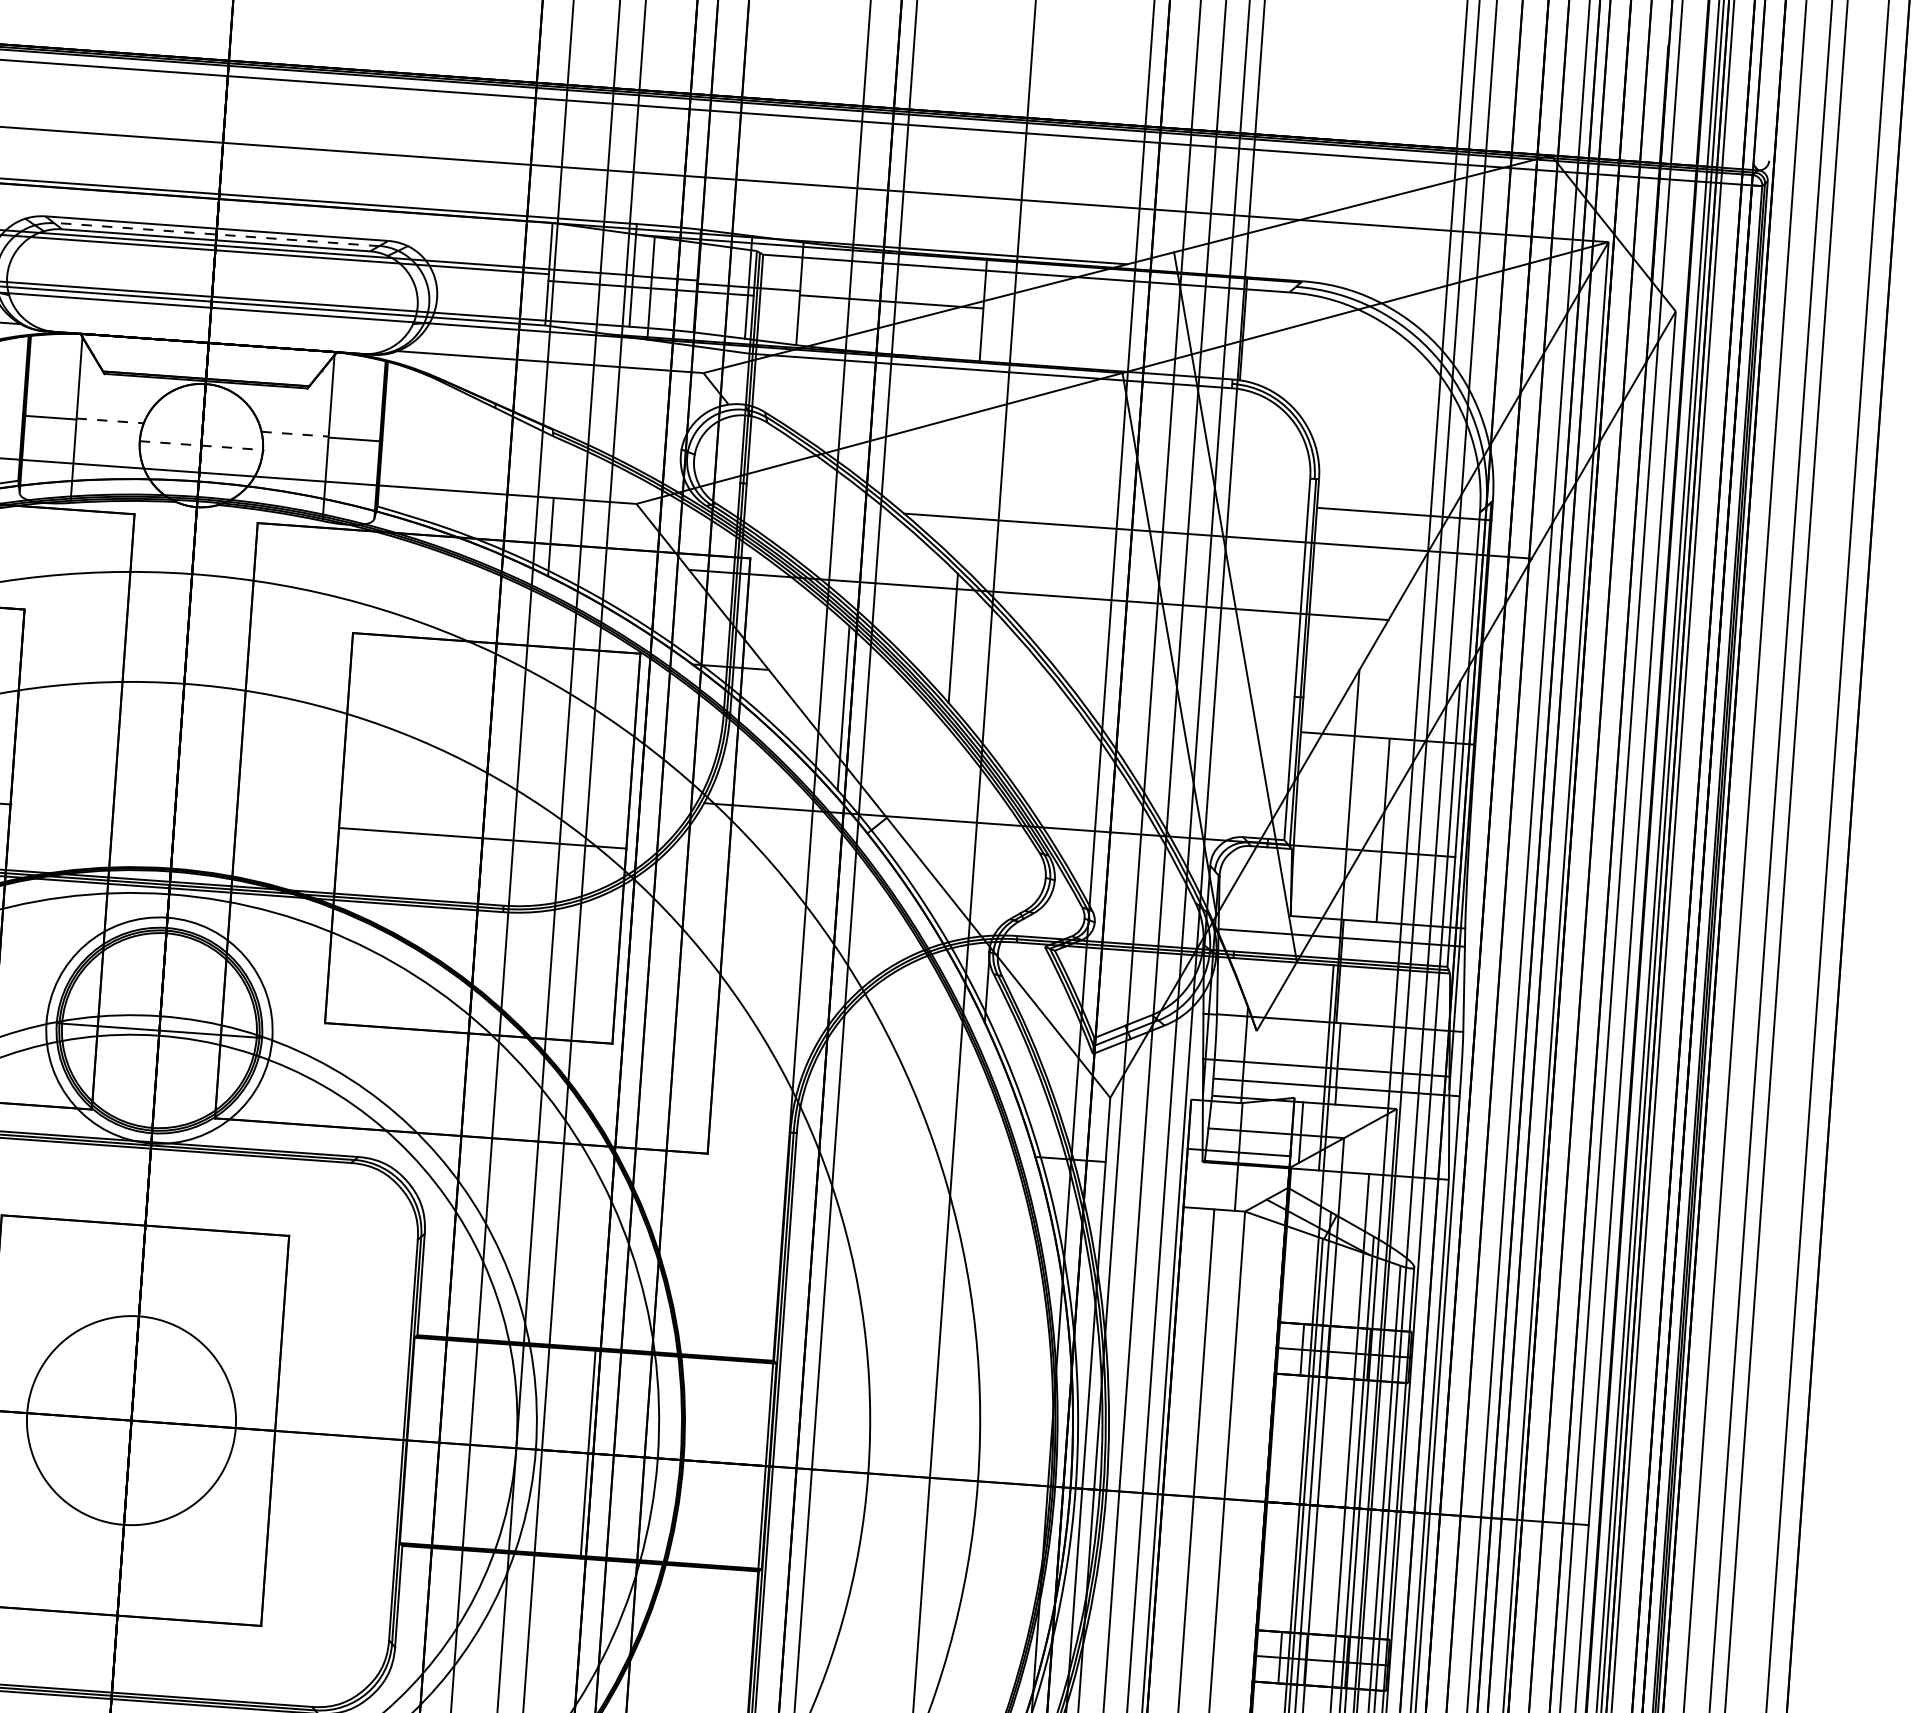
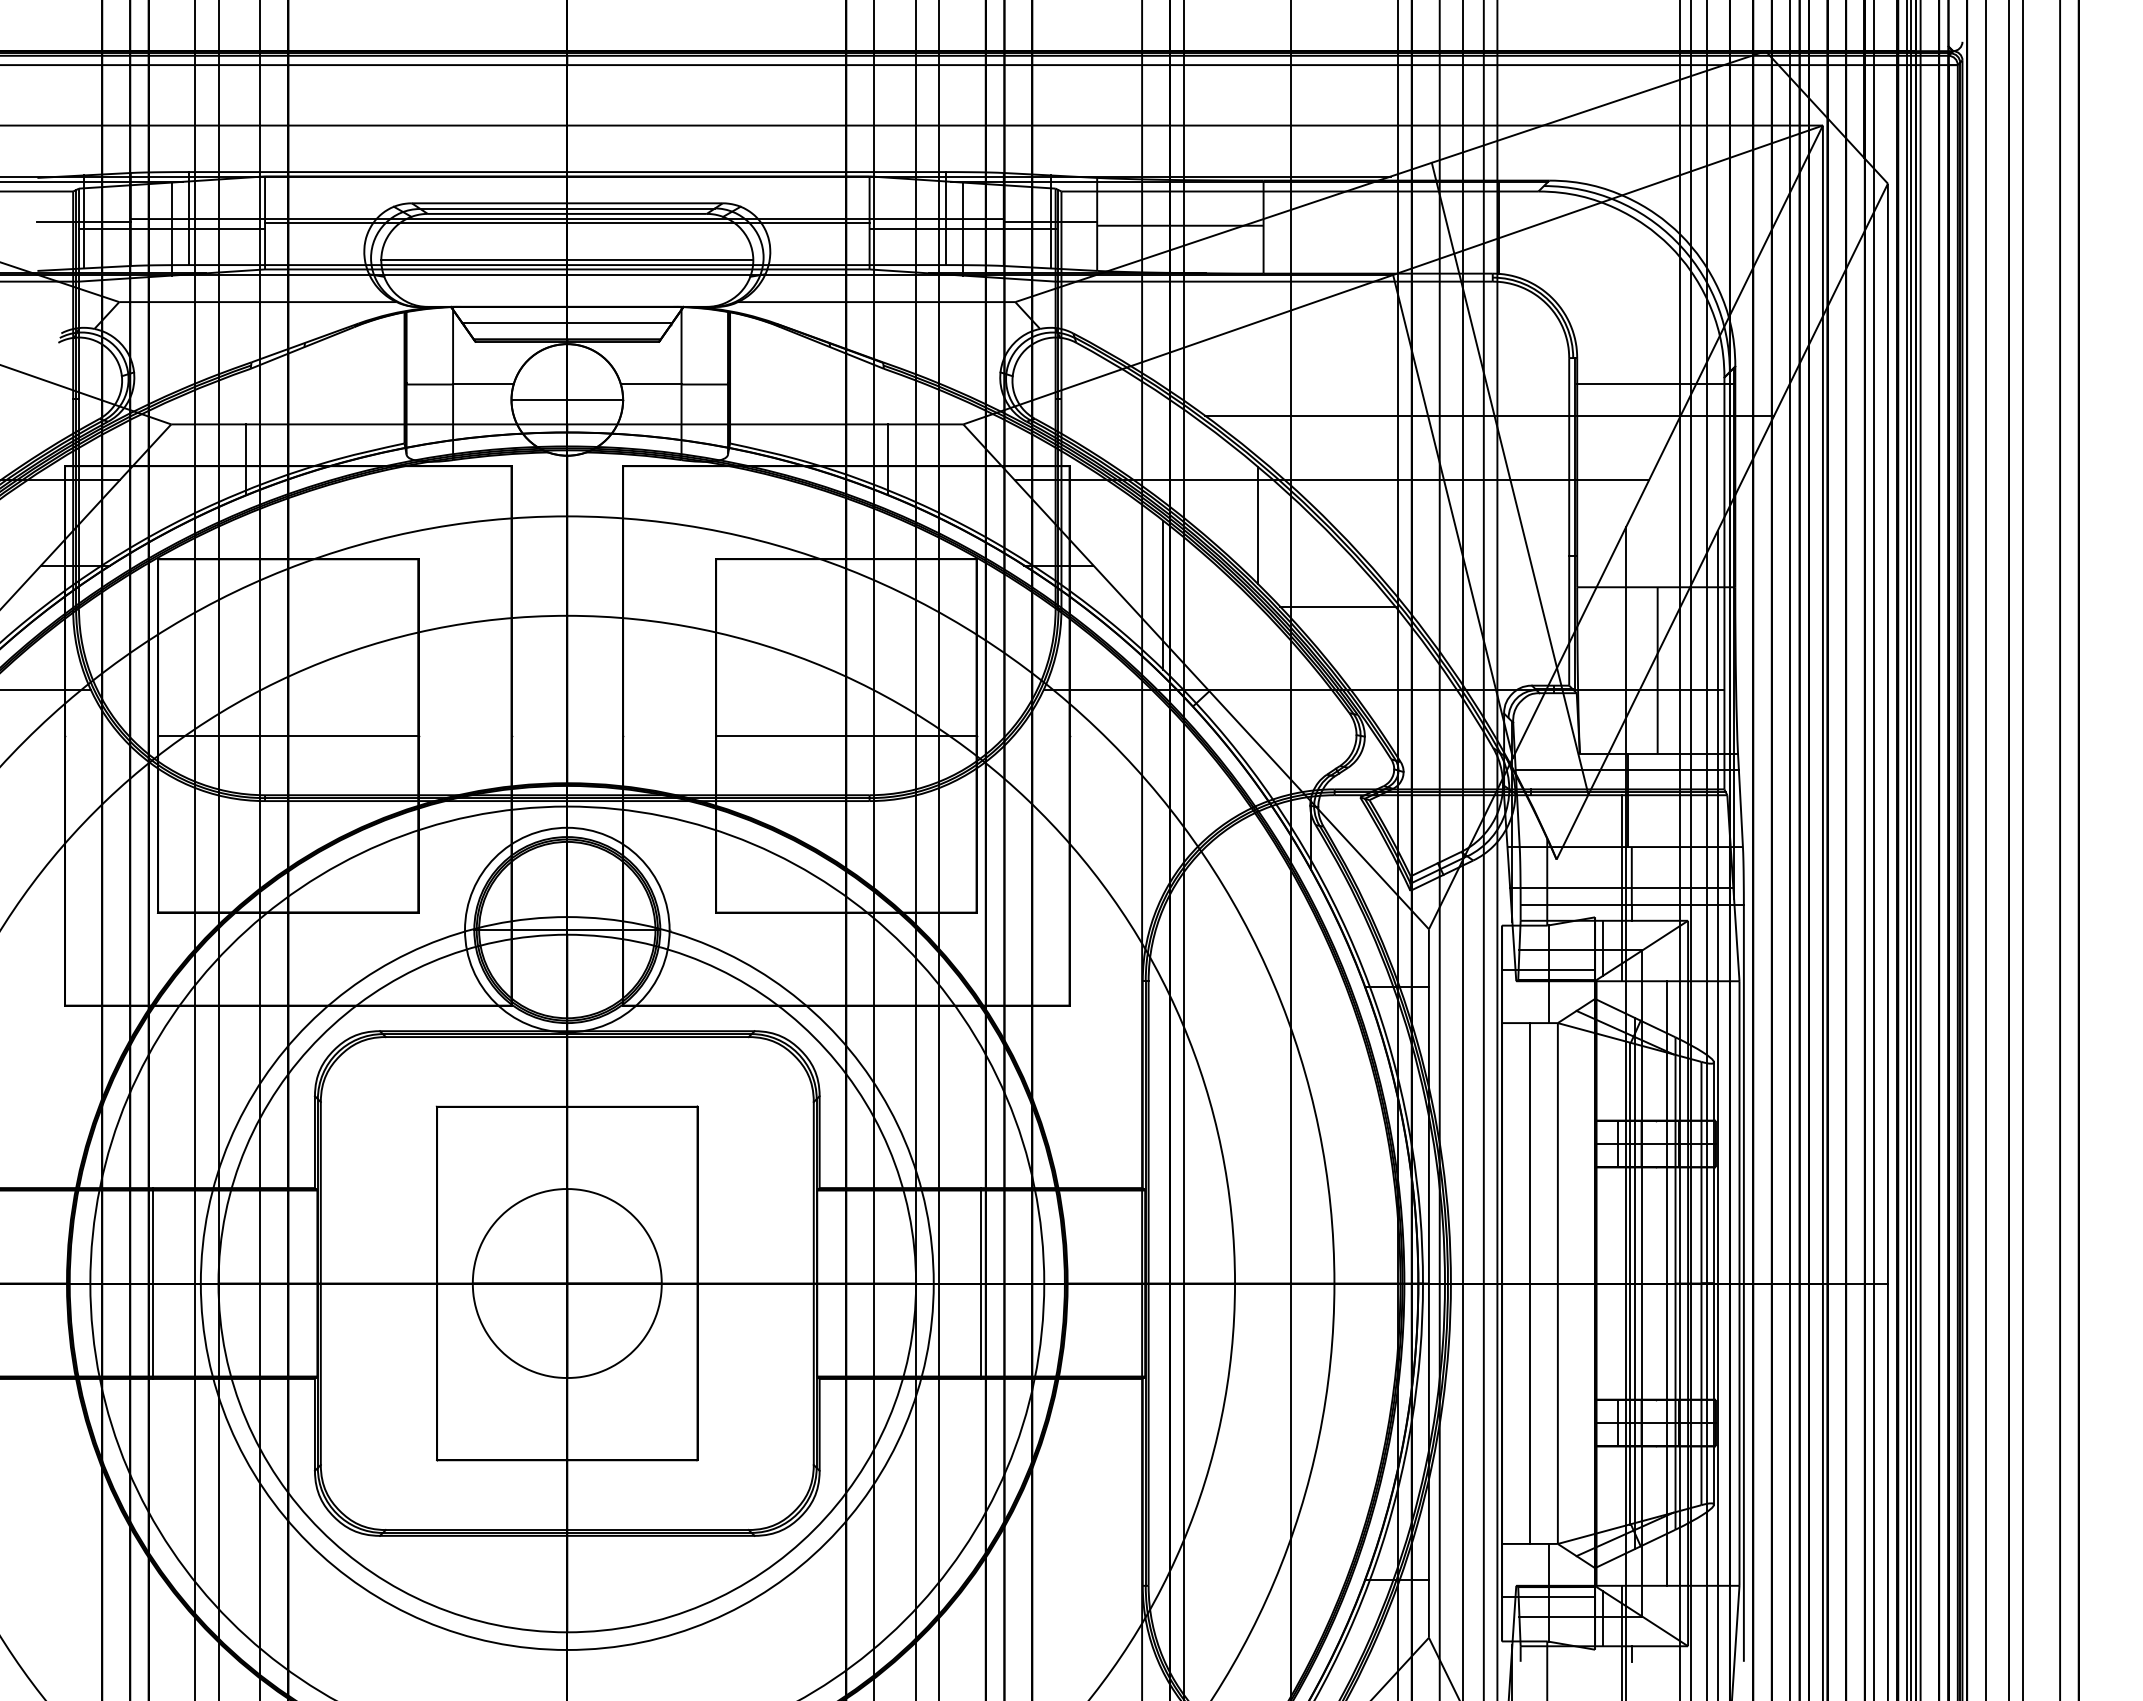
line: (215, 234) -> (566, 208), dashed -> solid
line: (212, 291) -> (567, 260), added
line: (207, 361) -> (567, 323), added
line: (111, 420) -> (484, 383), dashed -> solid
line: (295, 434) -> (651, 383), dashed -> solid
line: (201, 445) -> (567, 399), dashed -> solid
line: (1034, 734) -> (1337, 606), added

